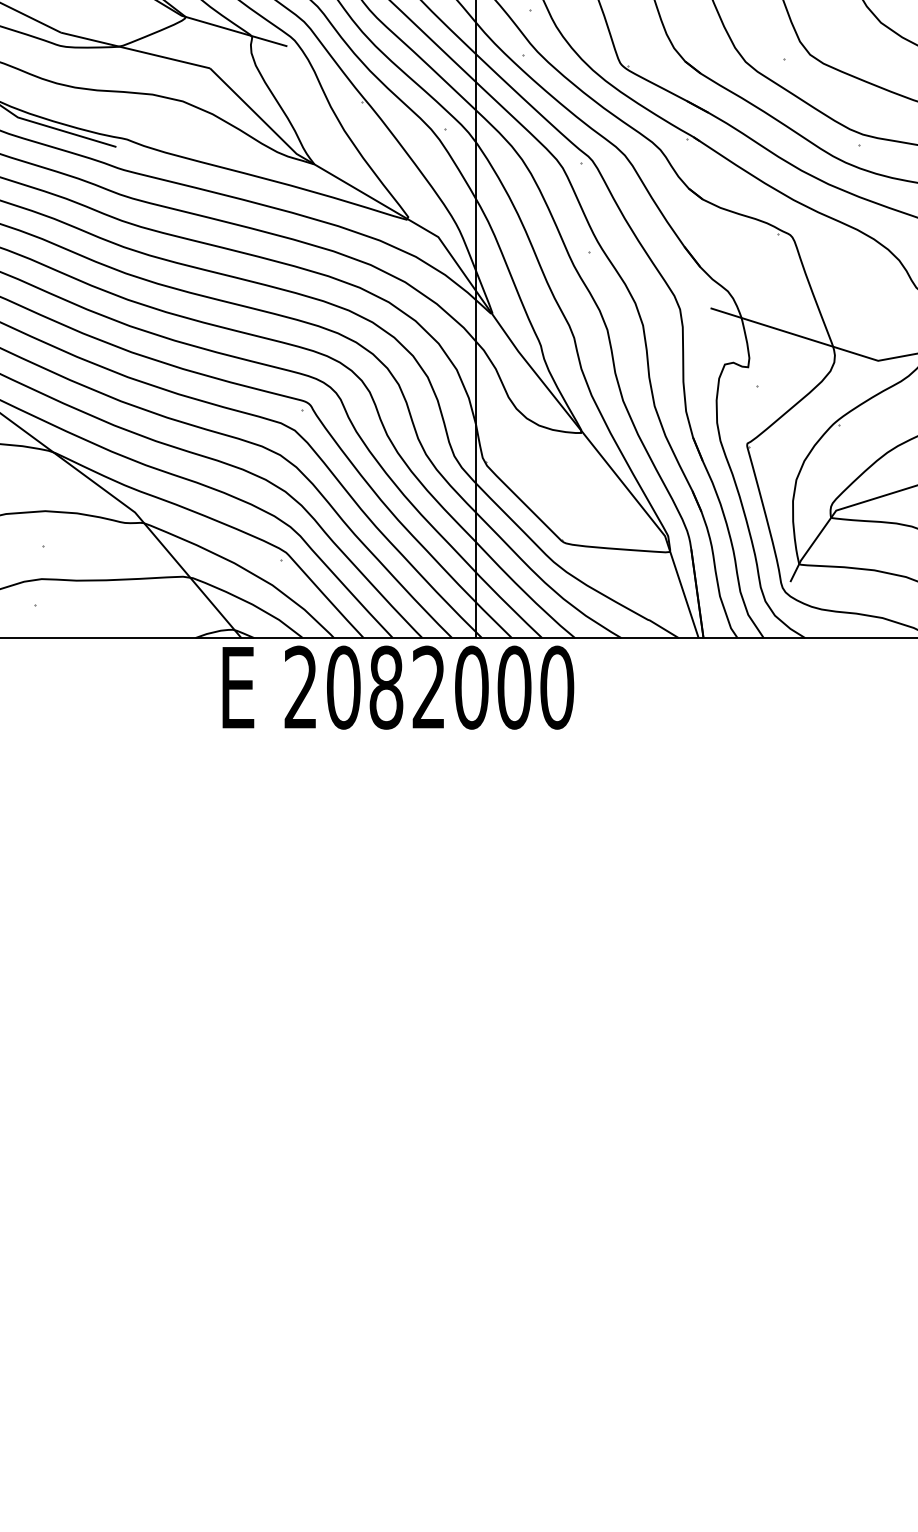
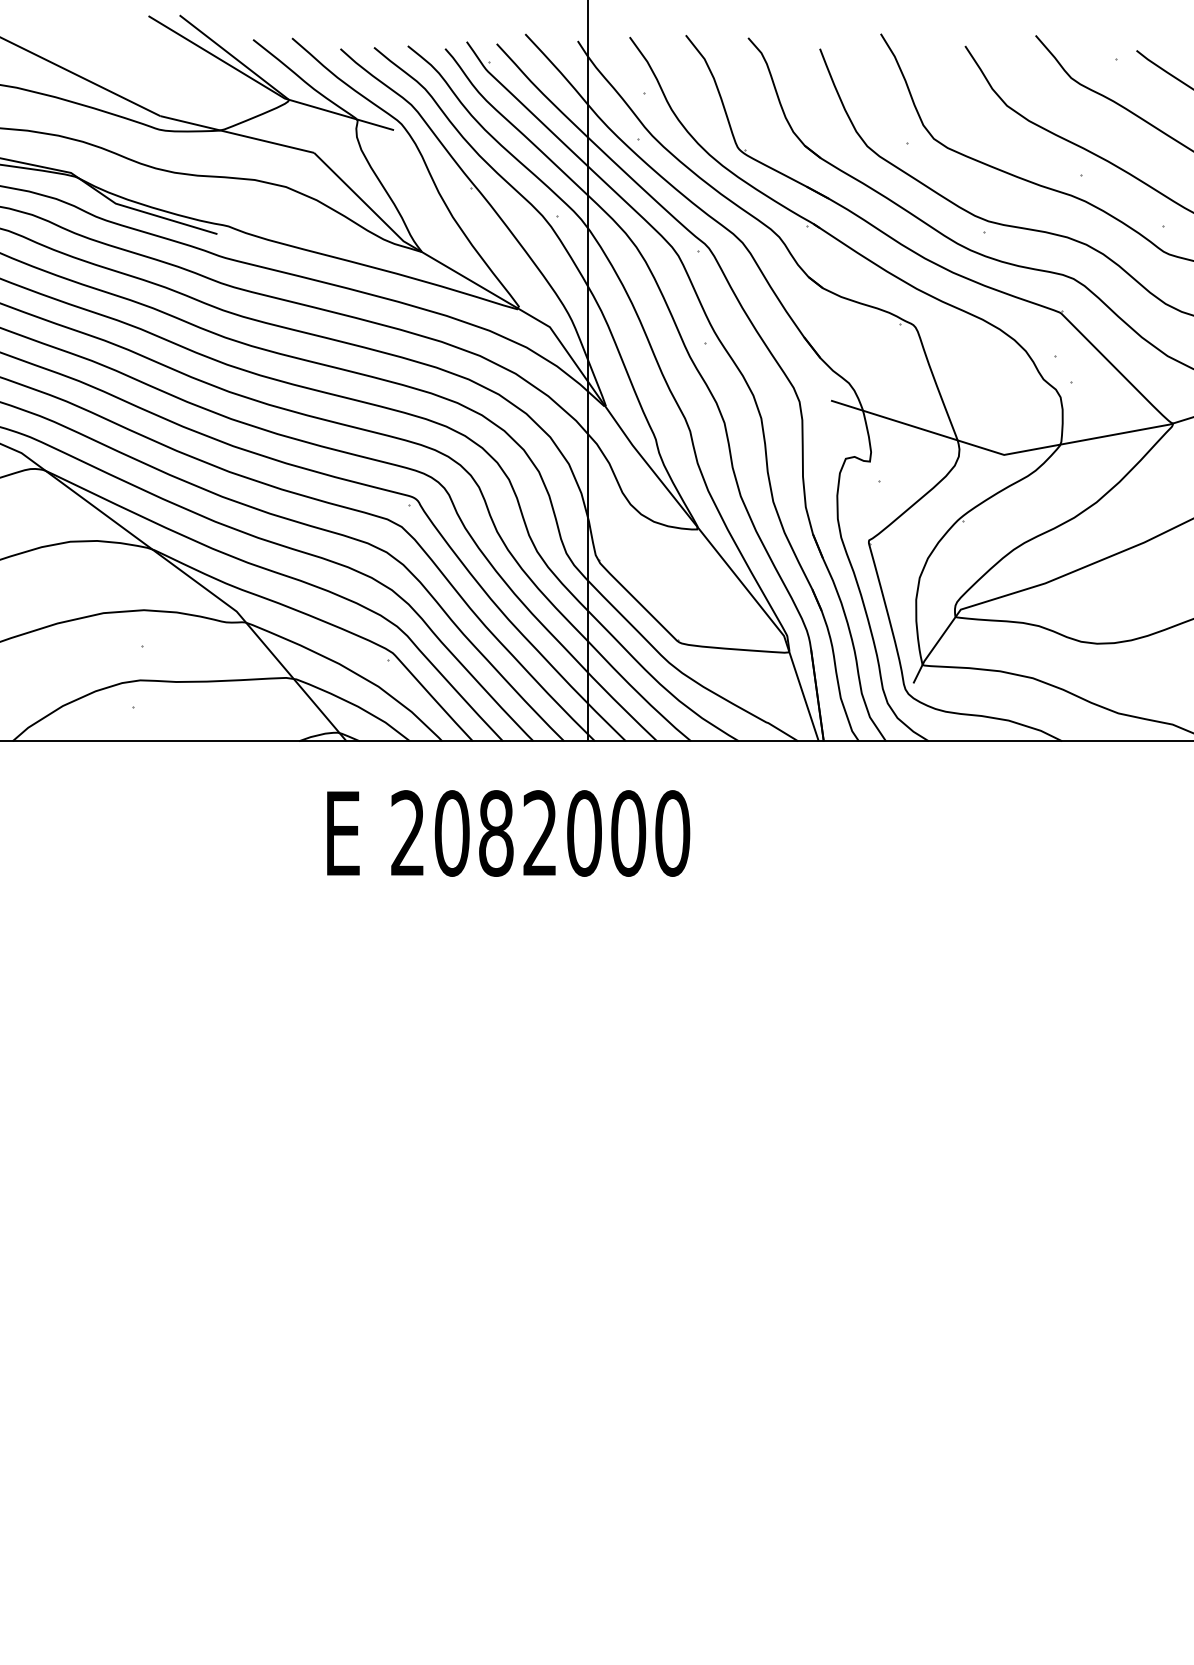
text: (398, 687) -> (508, 833), moved

